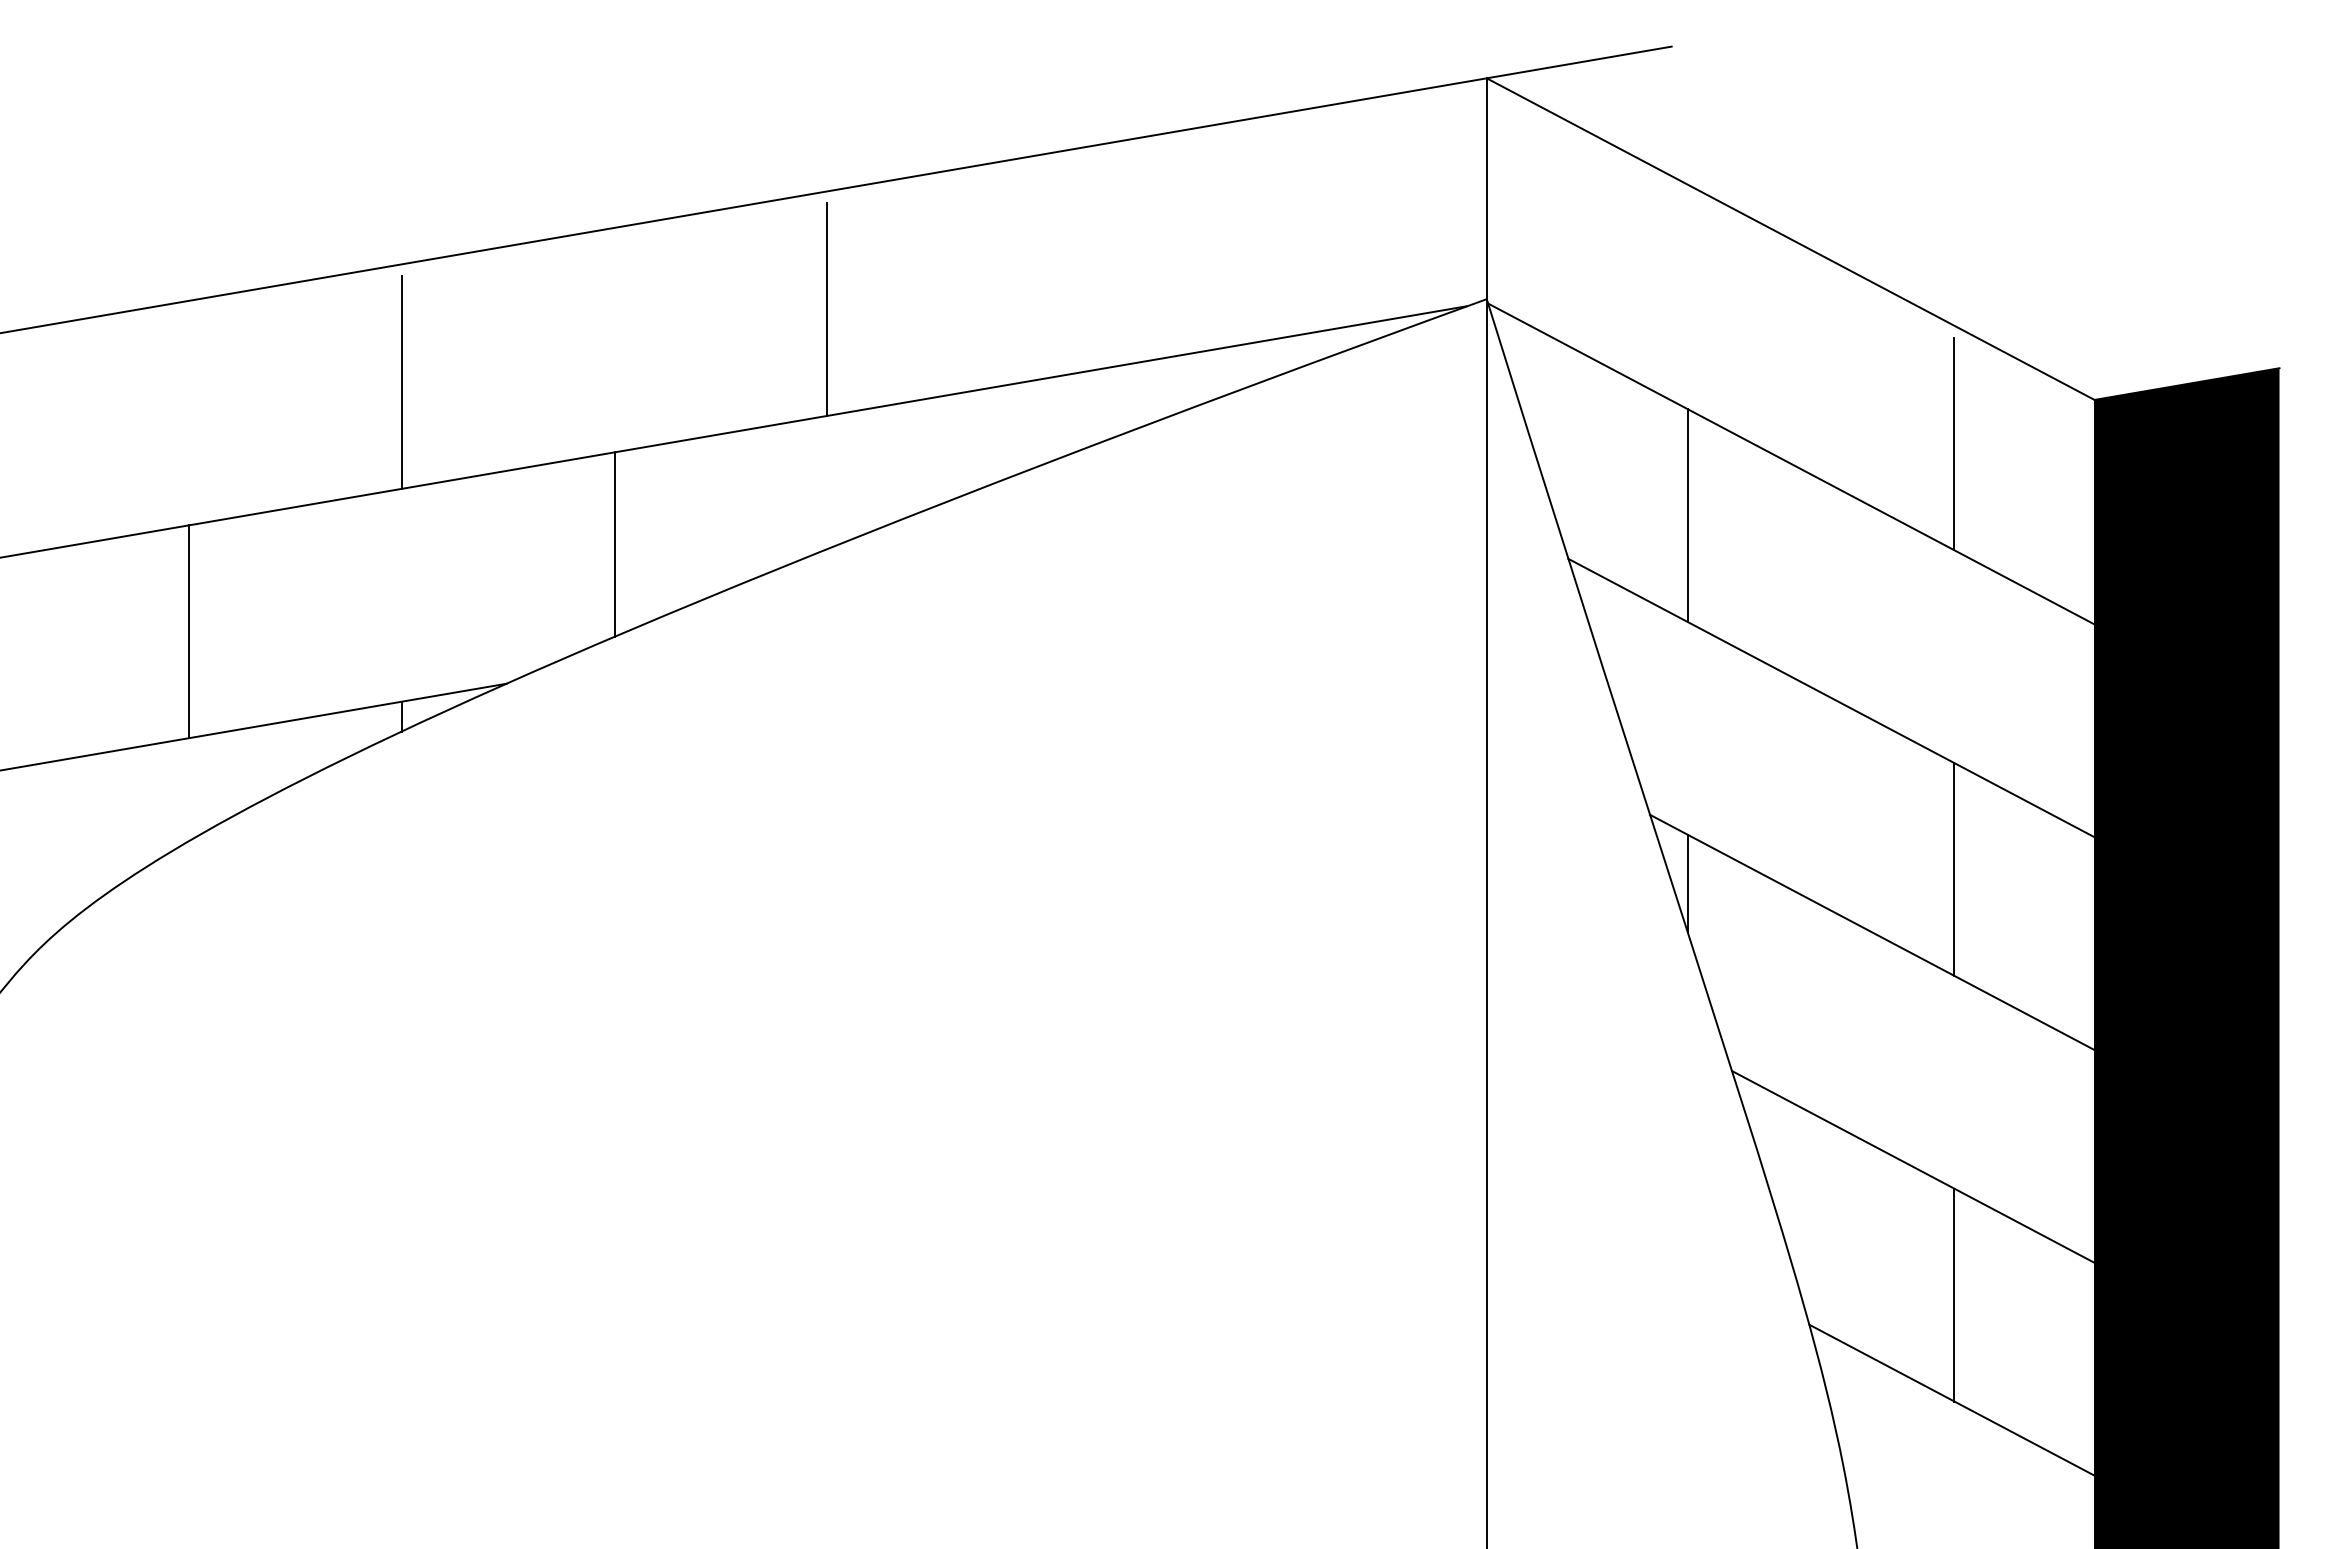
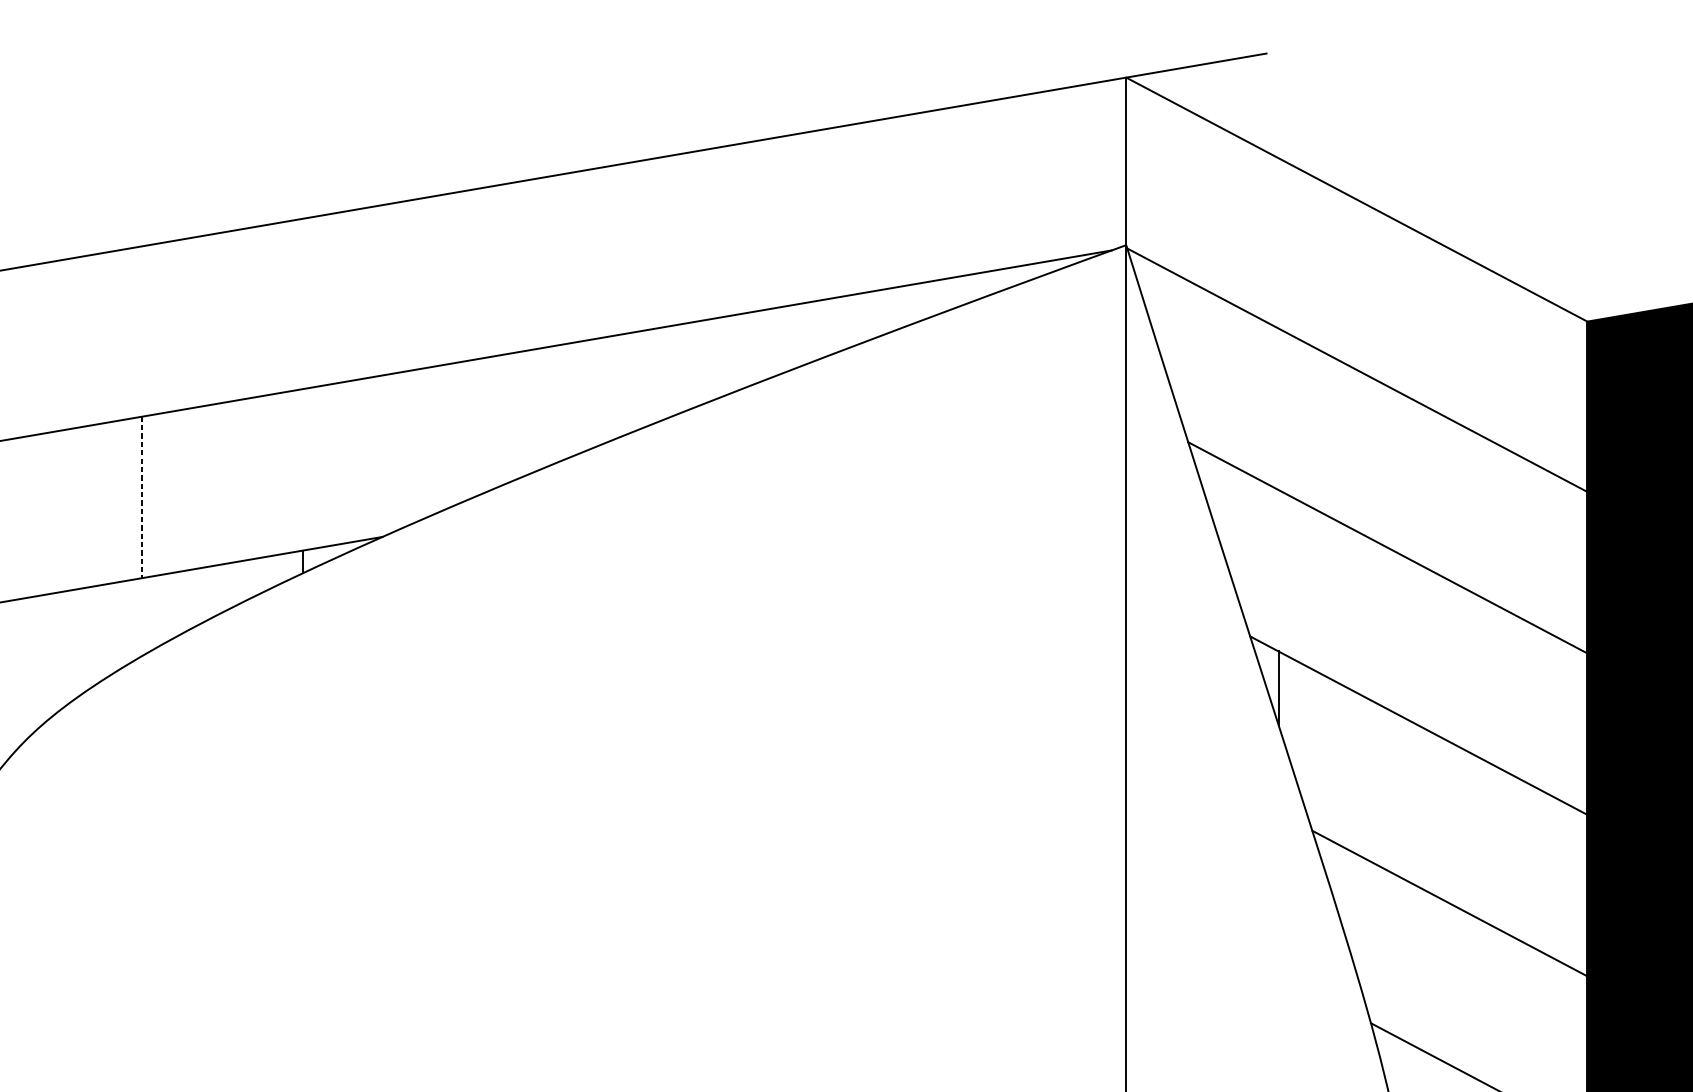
line: (827, 309) -> (626, 253), removed
line: (401, 382) -> (302, 308), removed
line: (1954, 443) -> (1481, 354), removed
line: (1687, 515) -> (1278, 409), removed
line: (614, 544) -> (464, 431), removed
line: (188, 632) -> (141, 498), solid -> dashed
line: (1954, 869) -> (1481, 677), removed
line: (1954, 1294) -> (1481, 1000), removed

